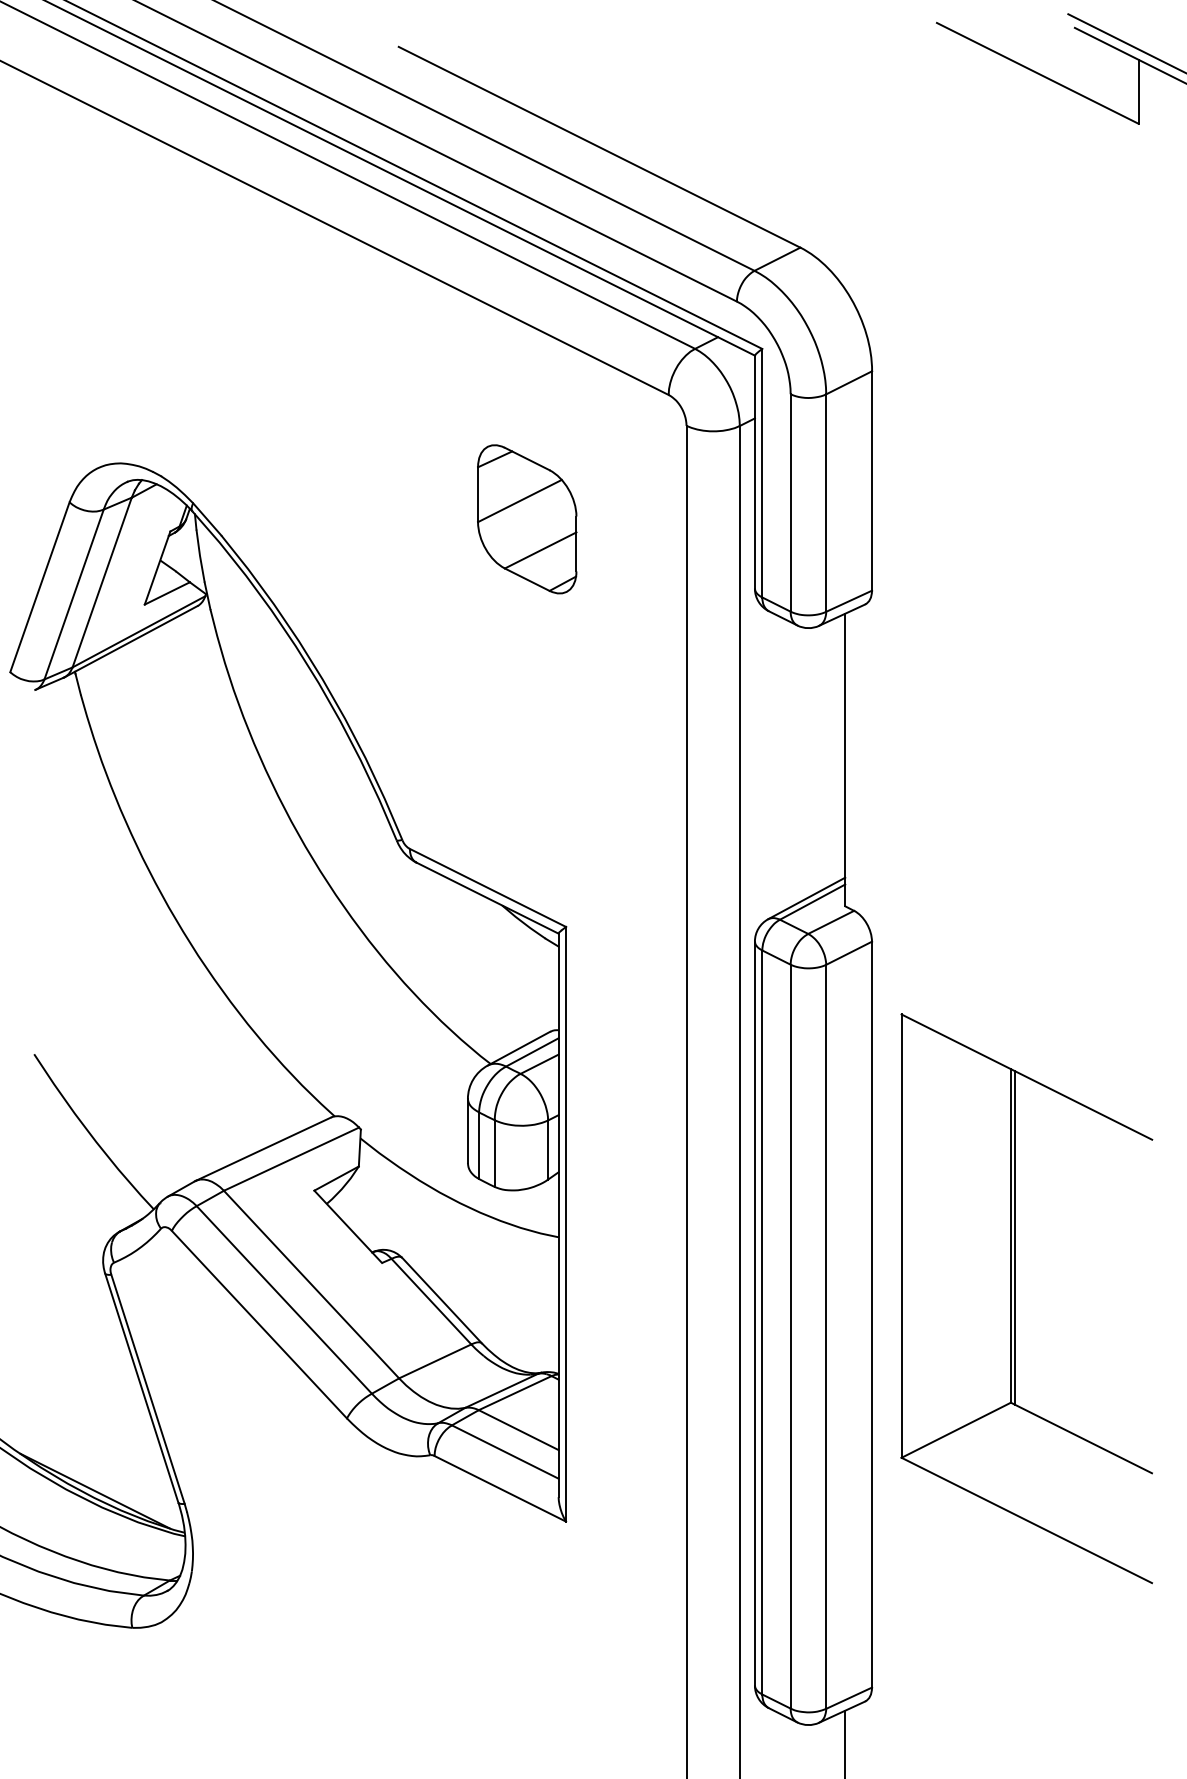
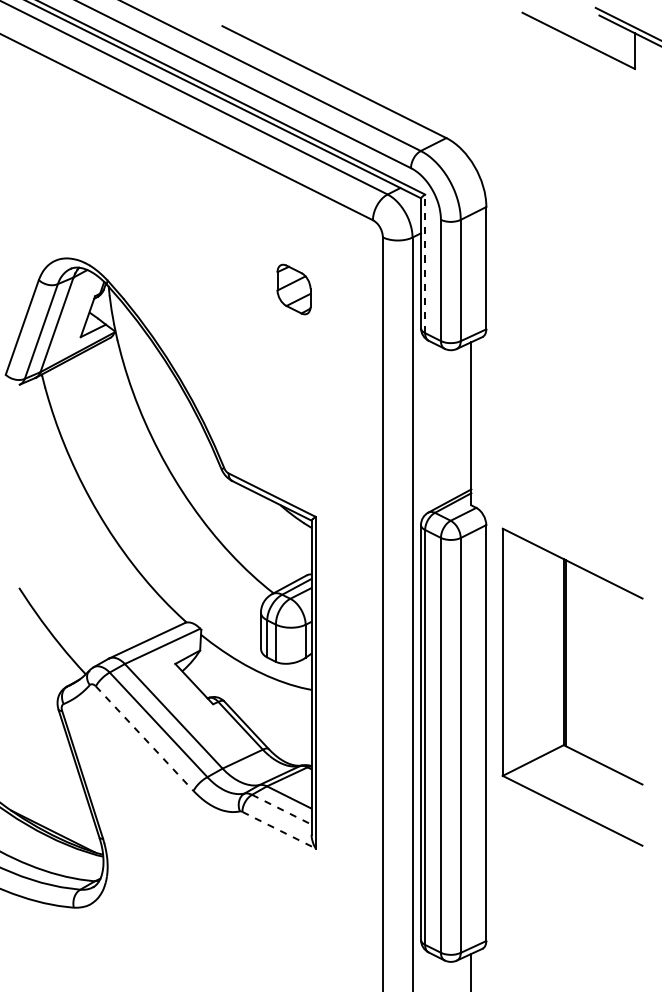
line: (762, 472) -> (425, 263), solid -> dashed
part: (526, 519) -> (293, 289), size x0.6
part: (1026, 1297) -> (572, 686), moved
line: (259, 1324) -> (144, 738), solid -> dashed
line: (506, 1451) -> (282, 809), solid -> dashed
line: (501, 1489) -> (279, 830), solid -> dashed

